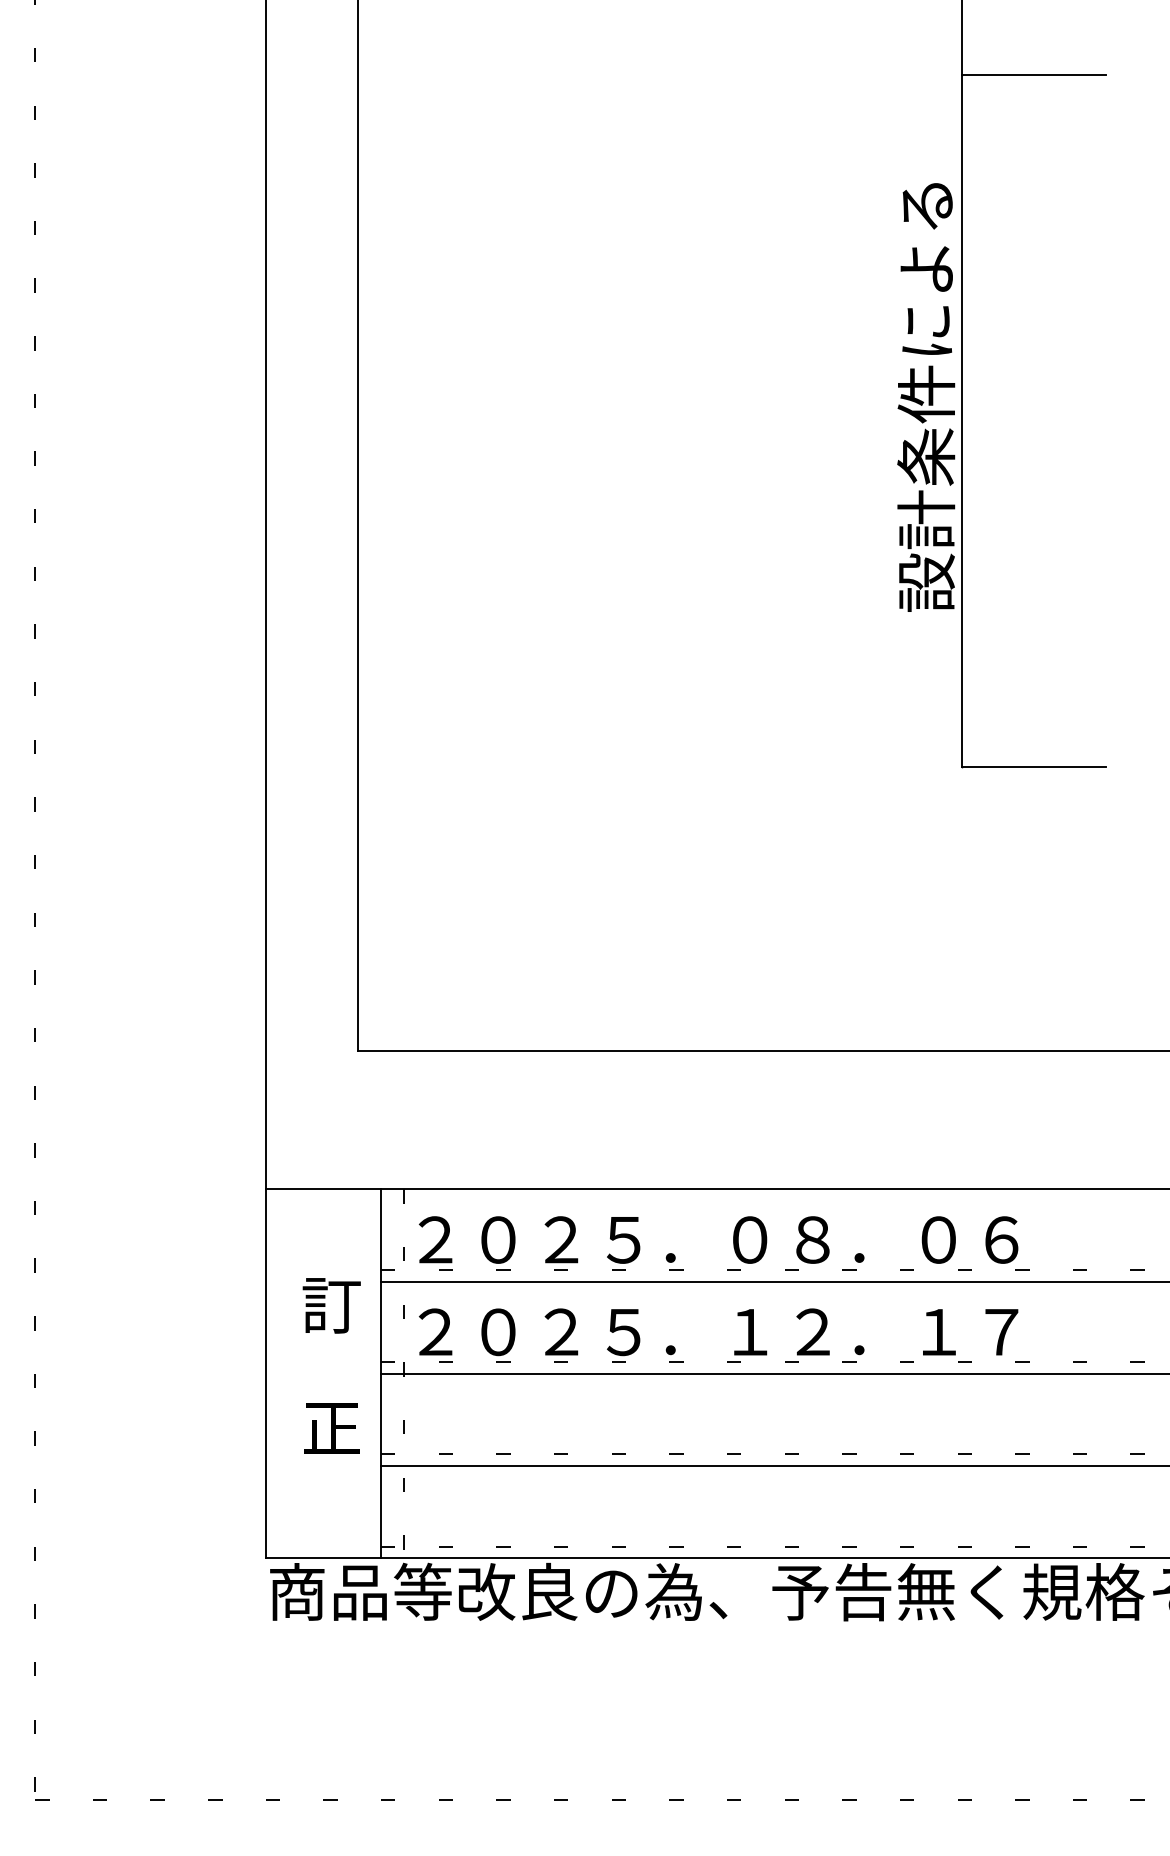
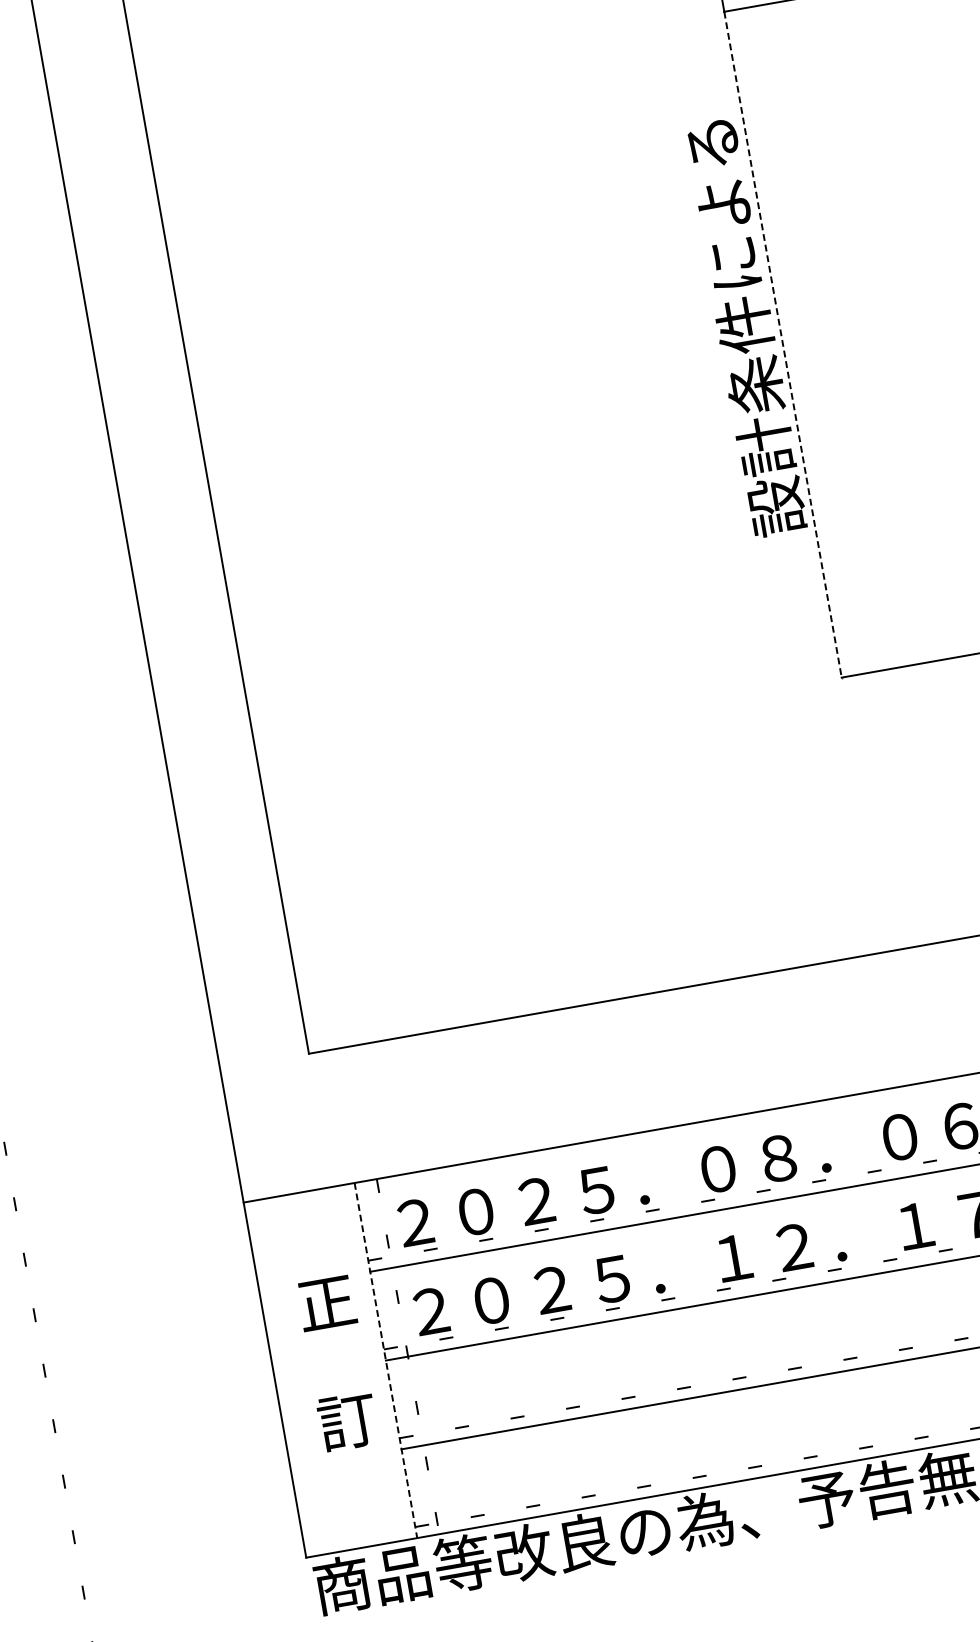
line: (961, 420) -> (782, 344), solid -> dashed
text: (331, 1305) -> (326, 1303), 訂 -> 正
line: (381, 1374) -> (386, 1361), solid -> dashed
text: (331, 1428) -> (347, 1421), 正 -> 訂

